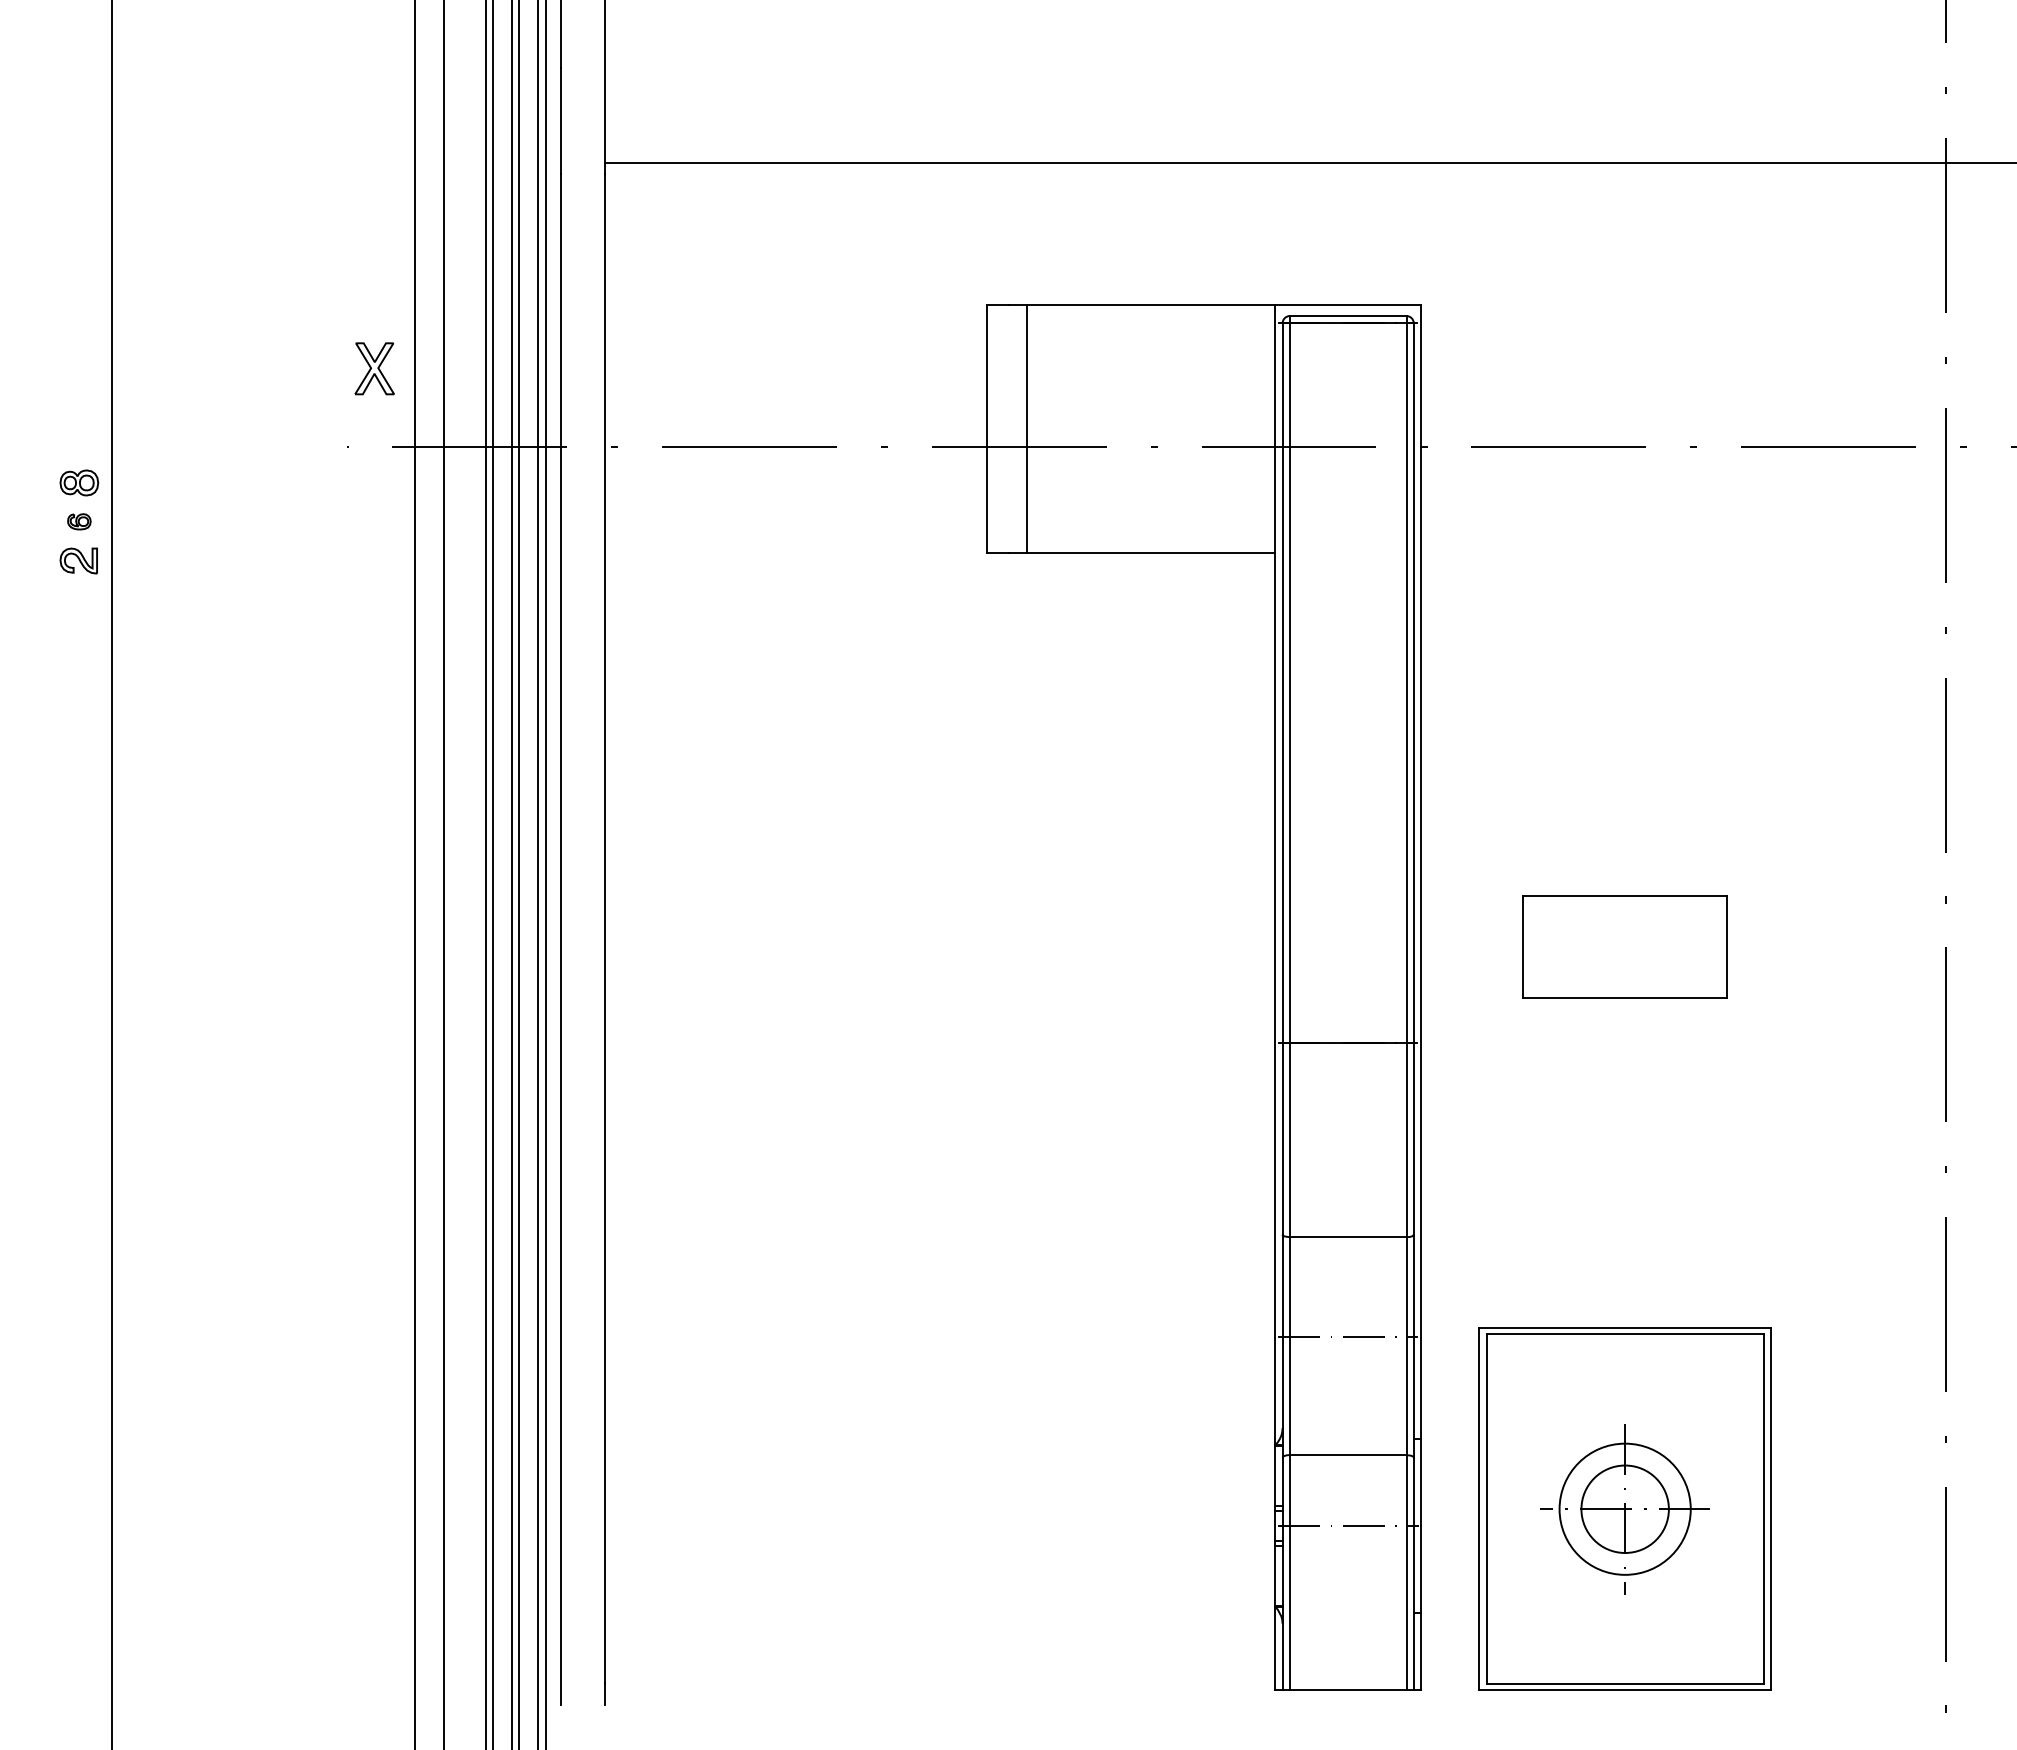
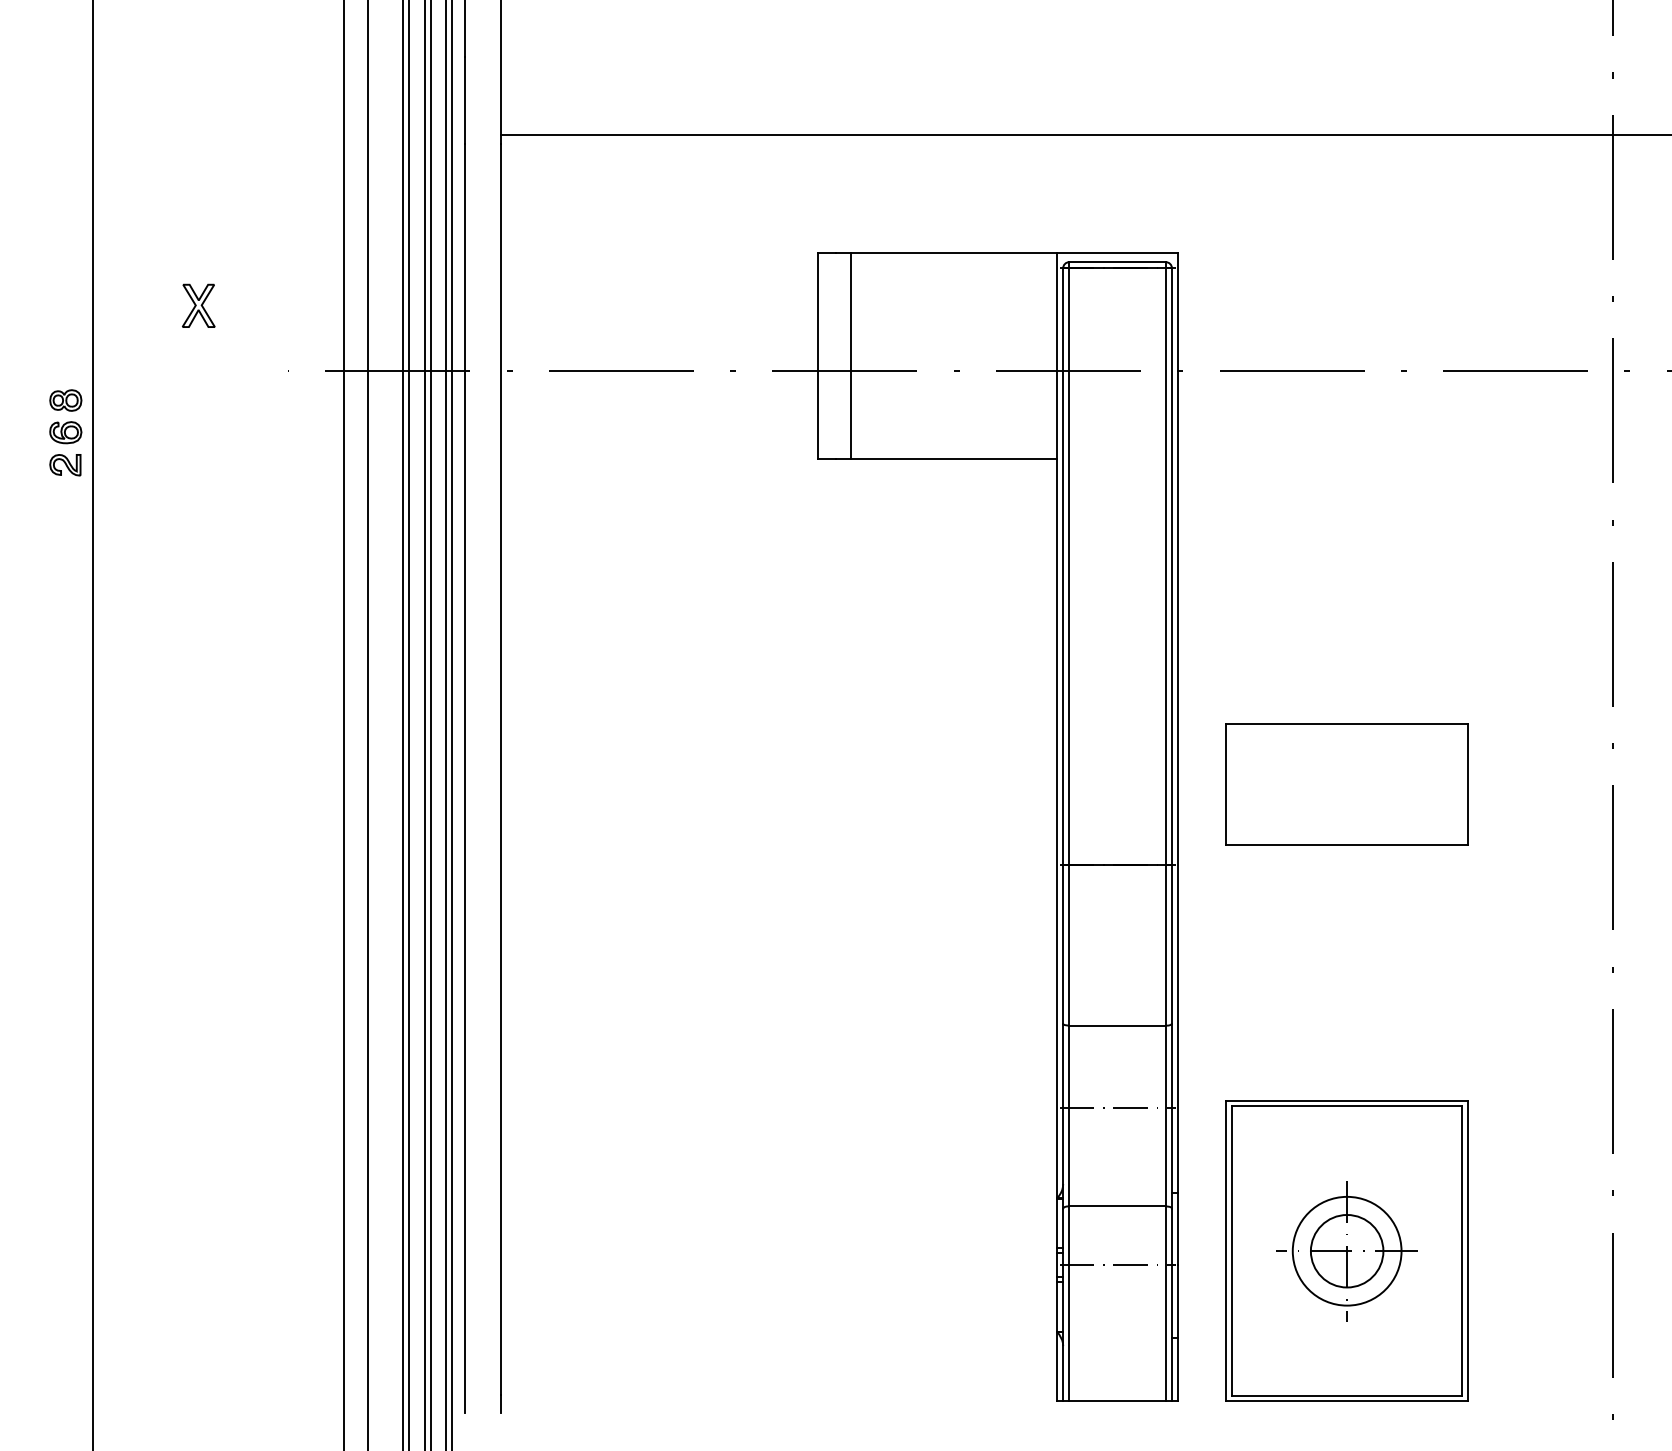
part: (374, 368) -> (198, 305), moved
part: (79, 521) -> (65, 432), size x1.67
part: (1624, 946) -> (1346, 784), size x1.43

